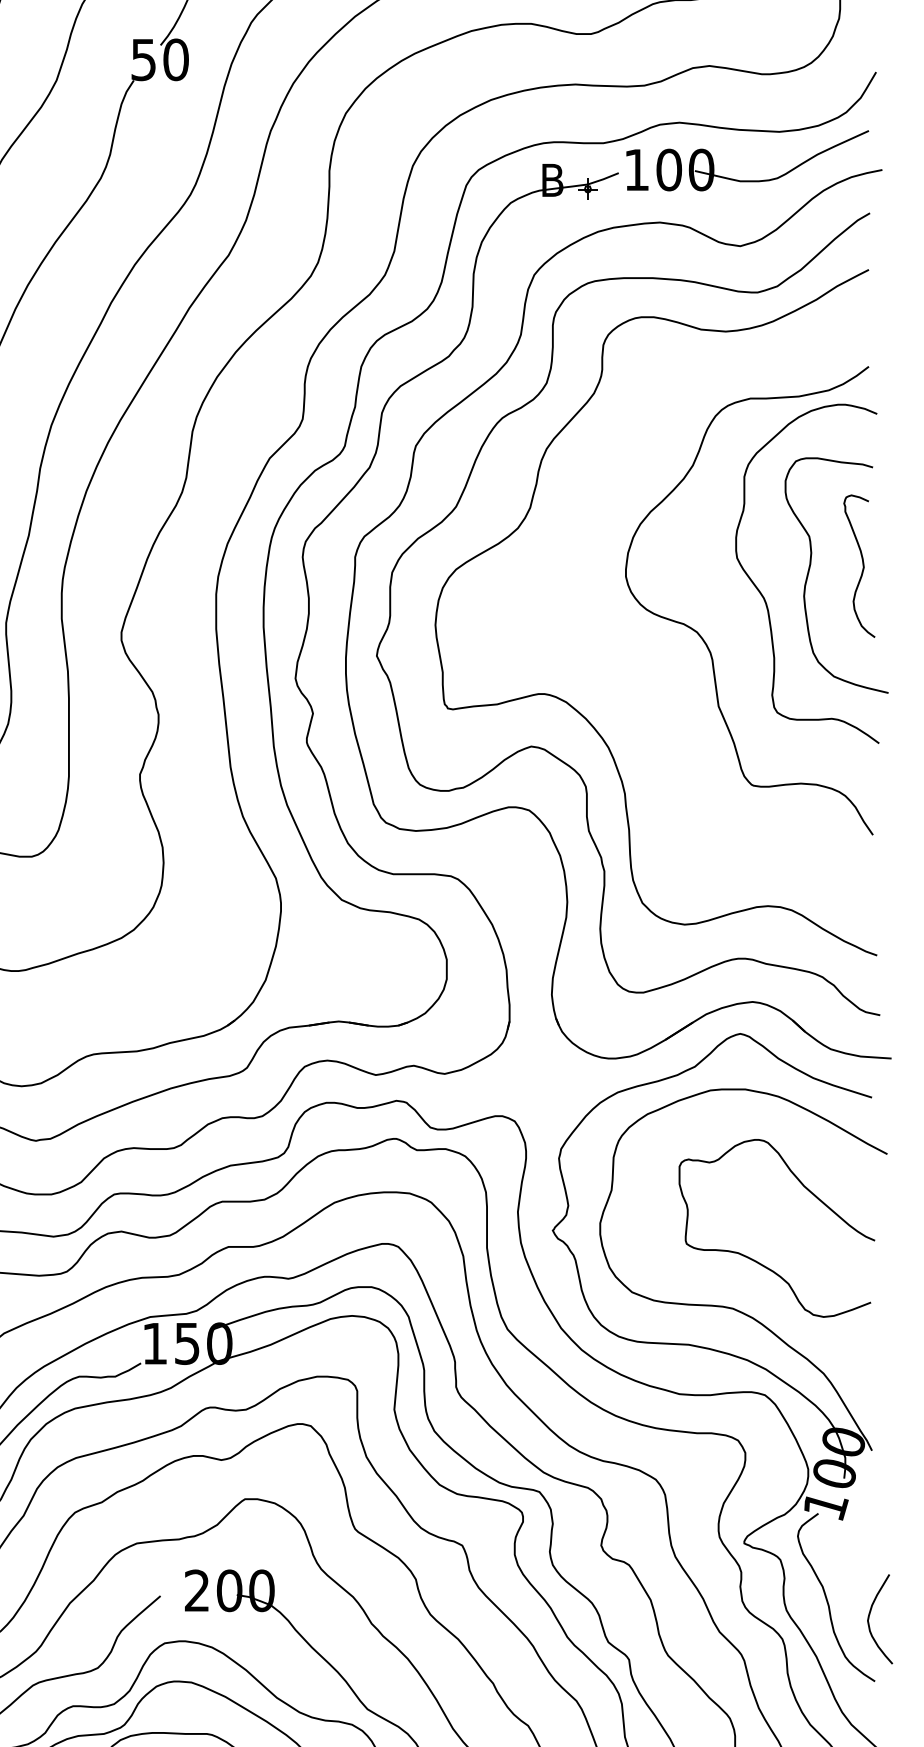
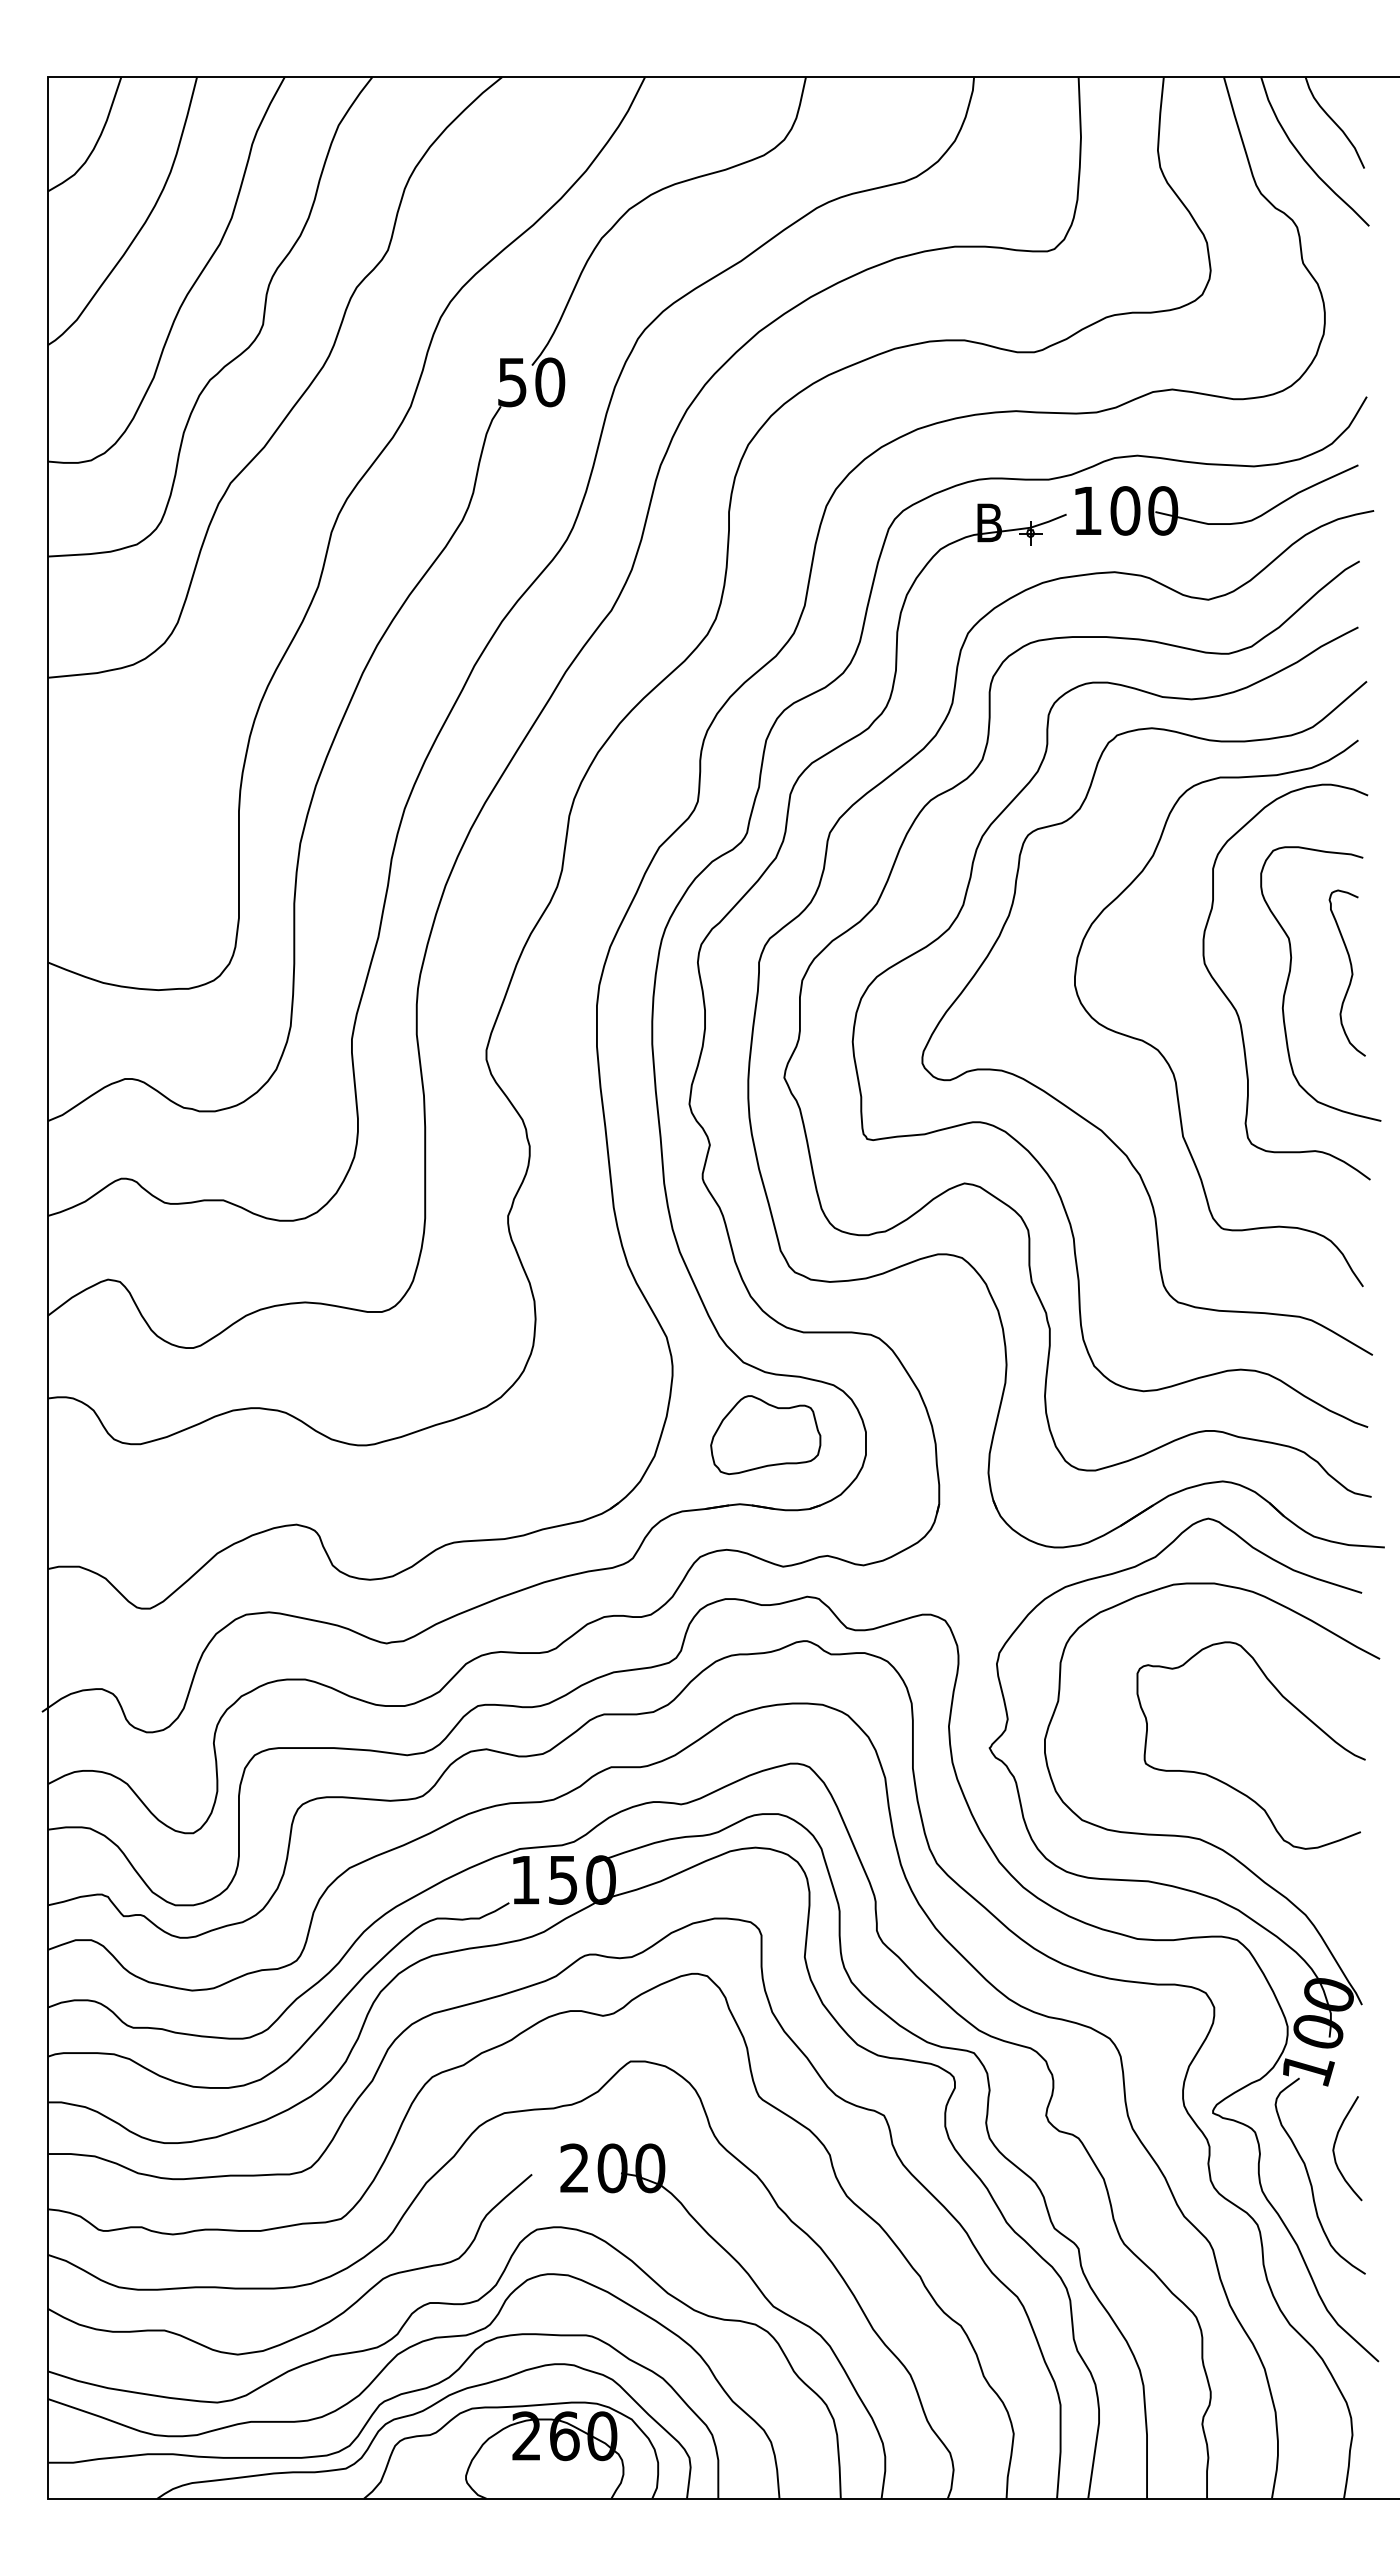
curve: (631, 688) -> (1081, 1115), added
part: (360, 961) -> (765, 1434), added
curve: (869, 1616) -> (1335, 2145), moved

